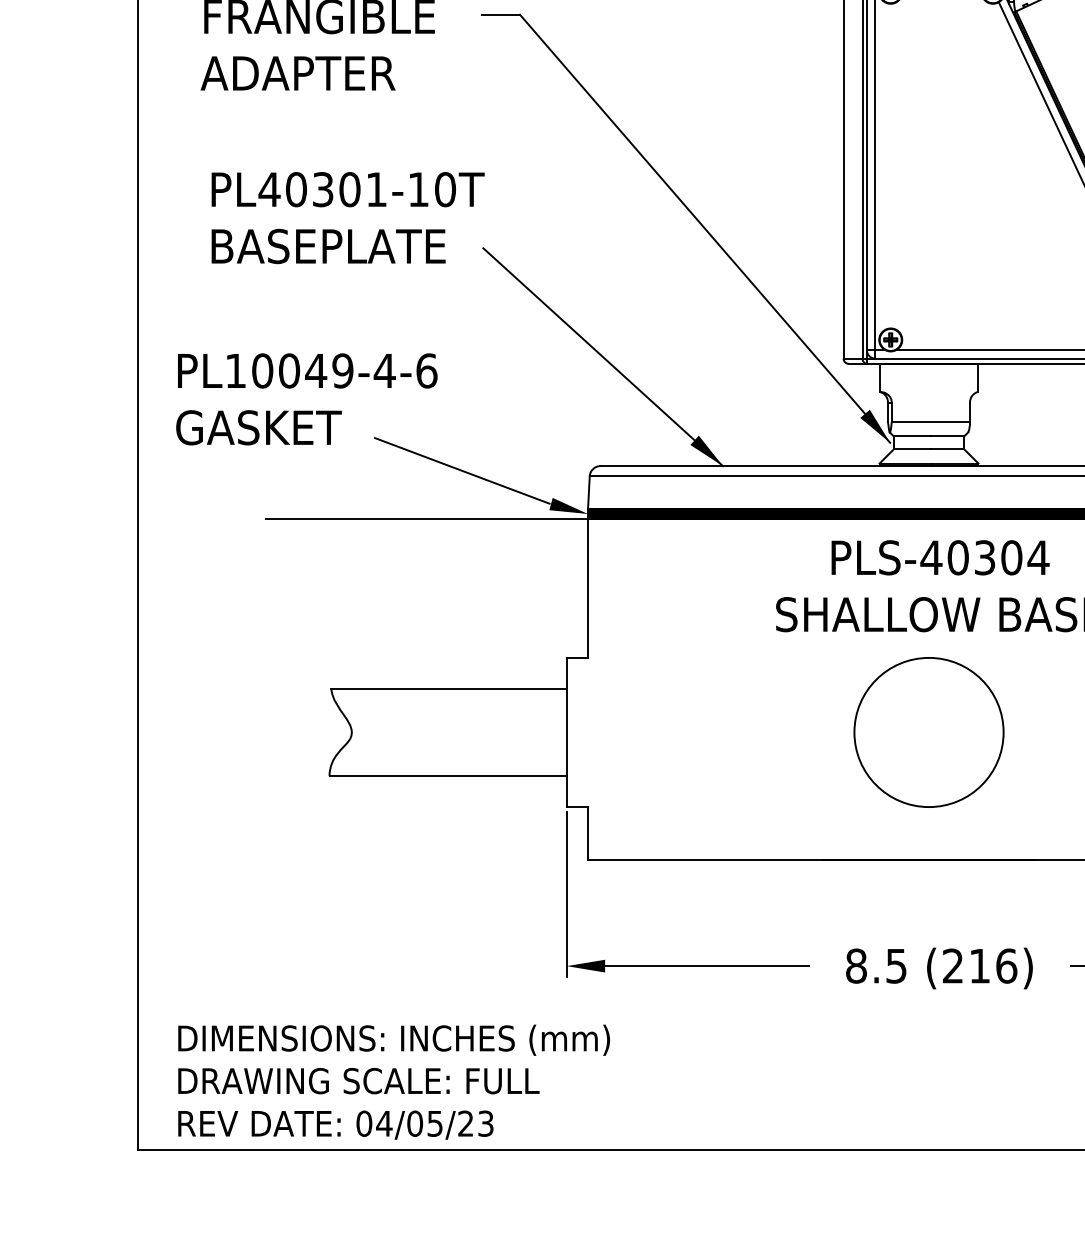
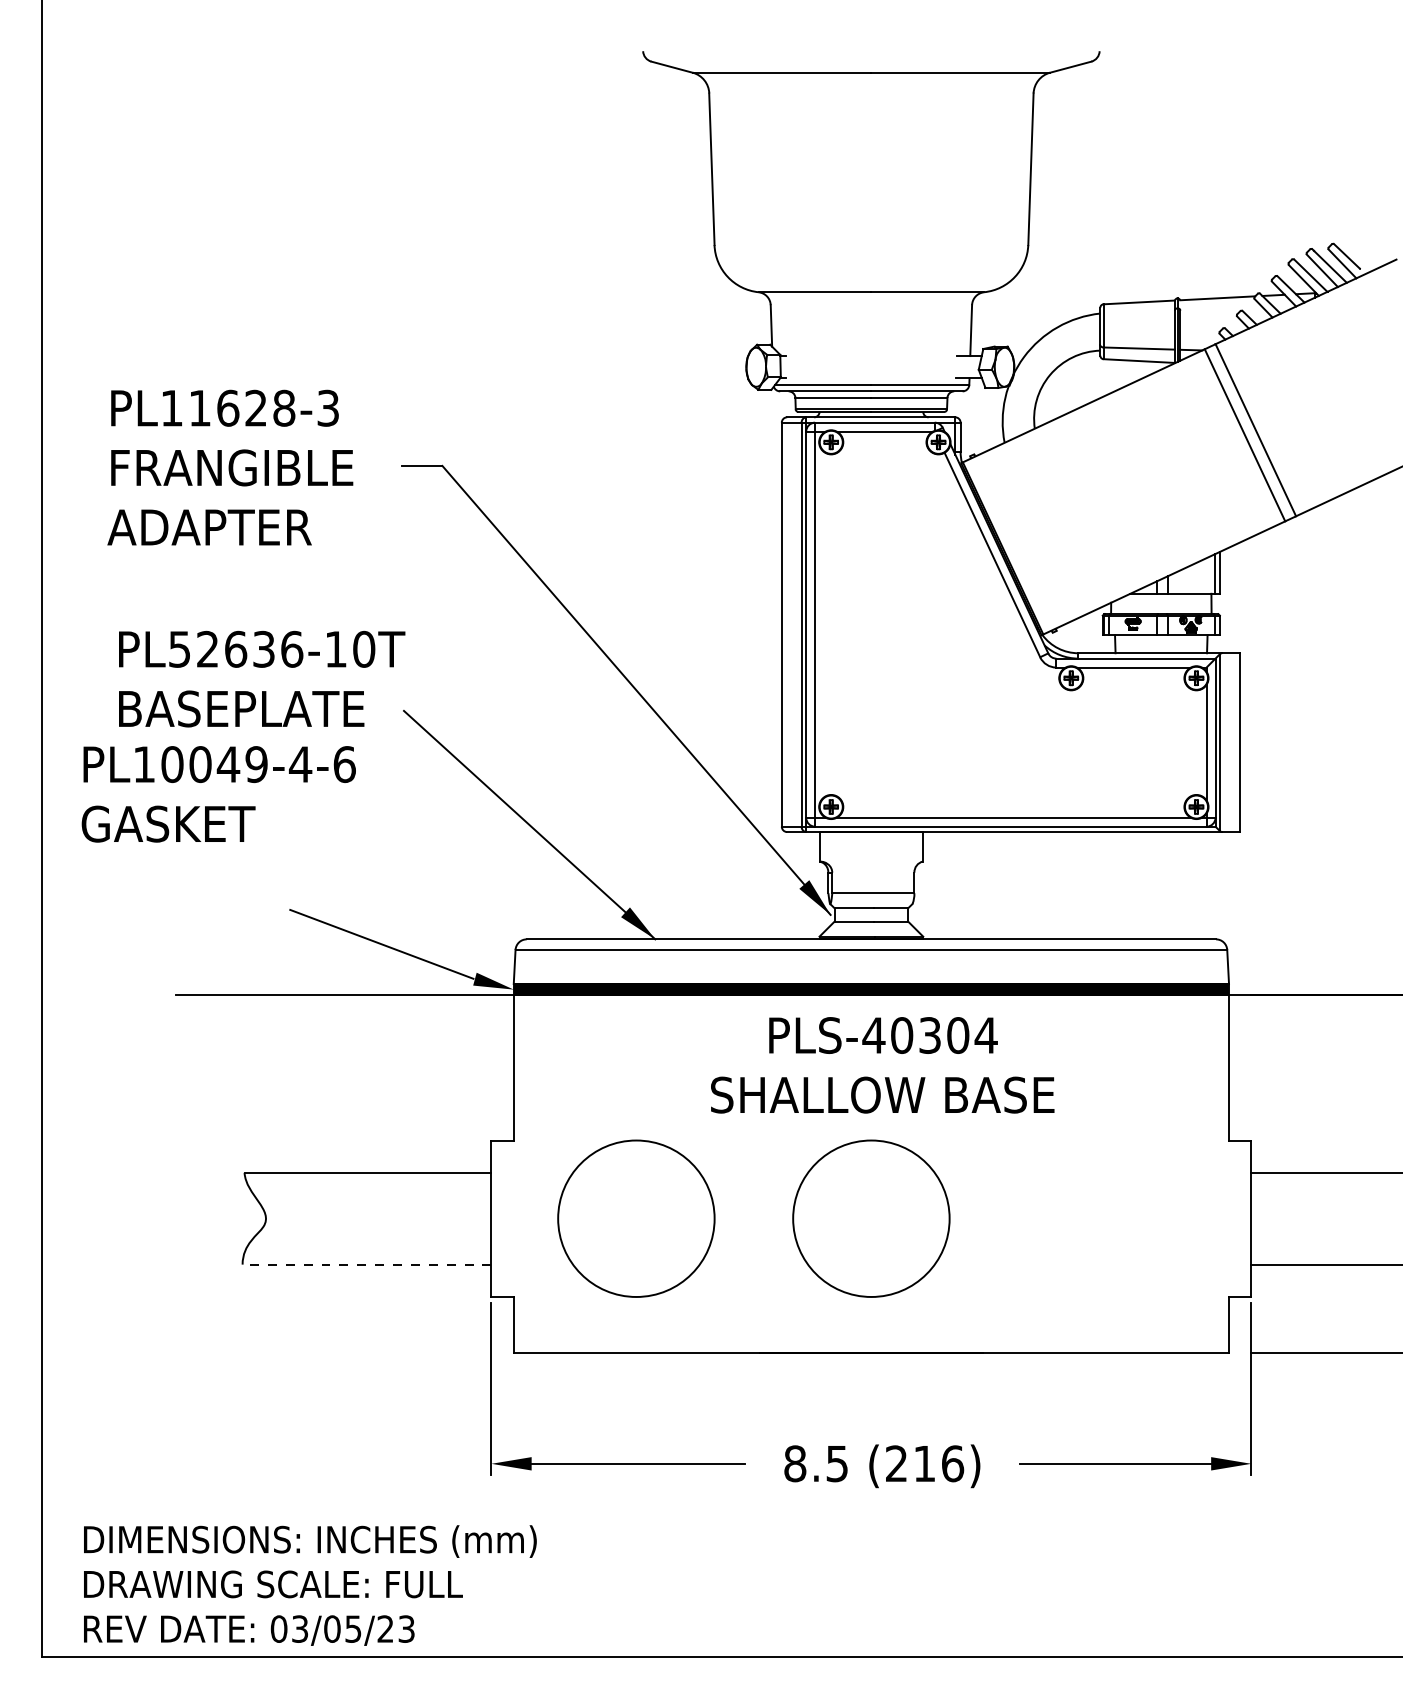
text: (322, 188) -> (235, 648), PL40301-10T -> PL52636-10T
text: (306, 399) -> (218, 794), moved
circle: (705, 732) -> (636, 1218), added
line: (447, 776) -> (366, 1264), solid -> dashed
text: (383, 1123) -> (299, 1628), 04/05/23 -> 03/05/23

